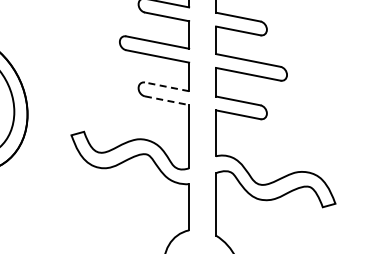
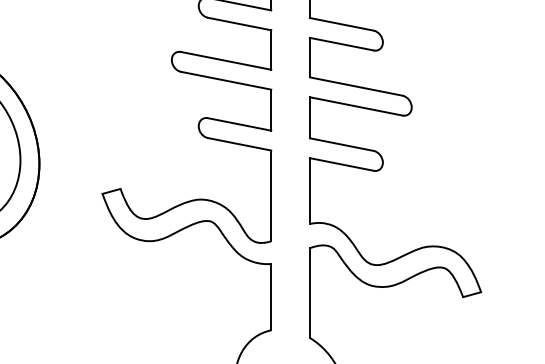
line: (167, 86) -> (240, 123), dashed -> solid
line: (167, 100) -> (240, 143), dashed -> solid

